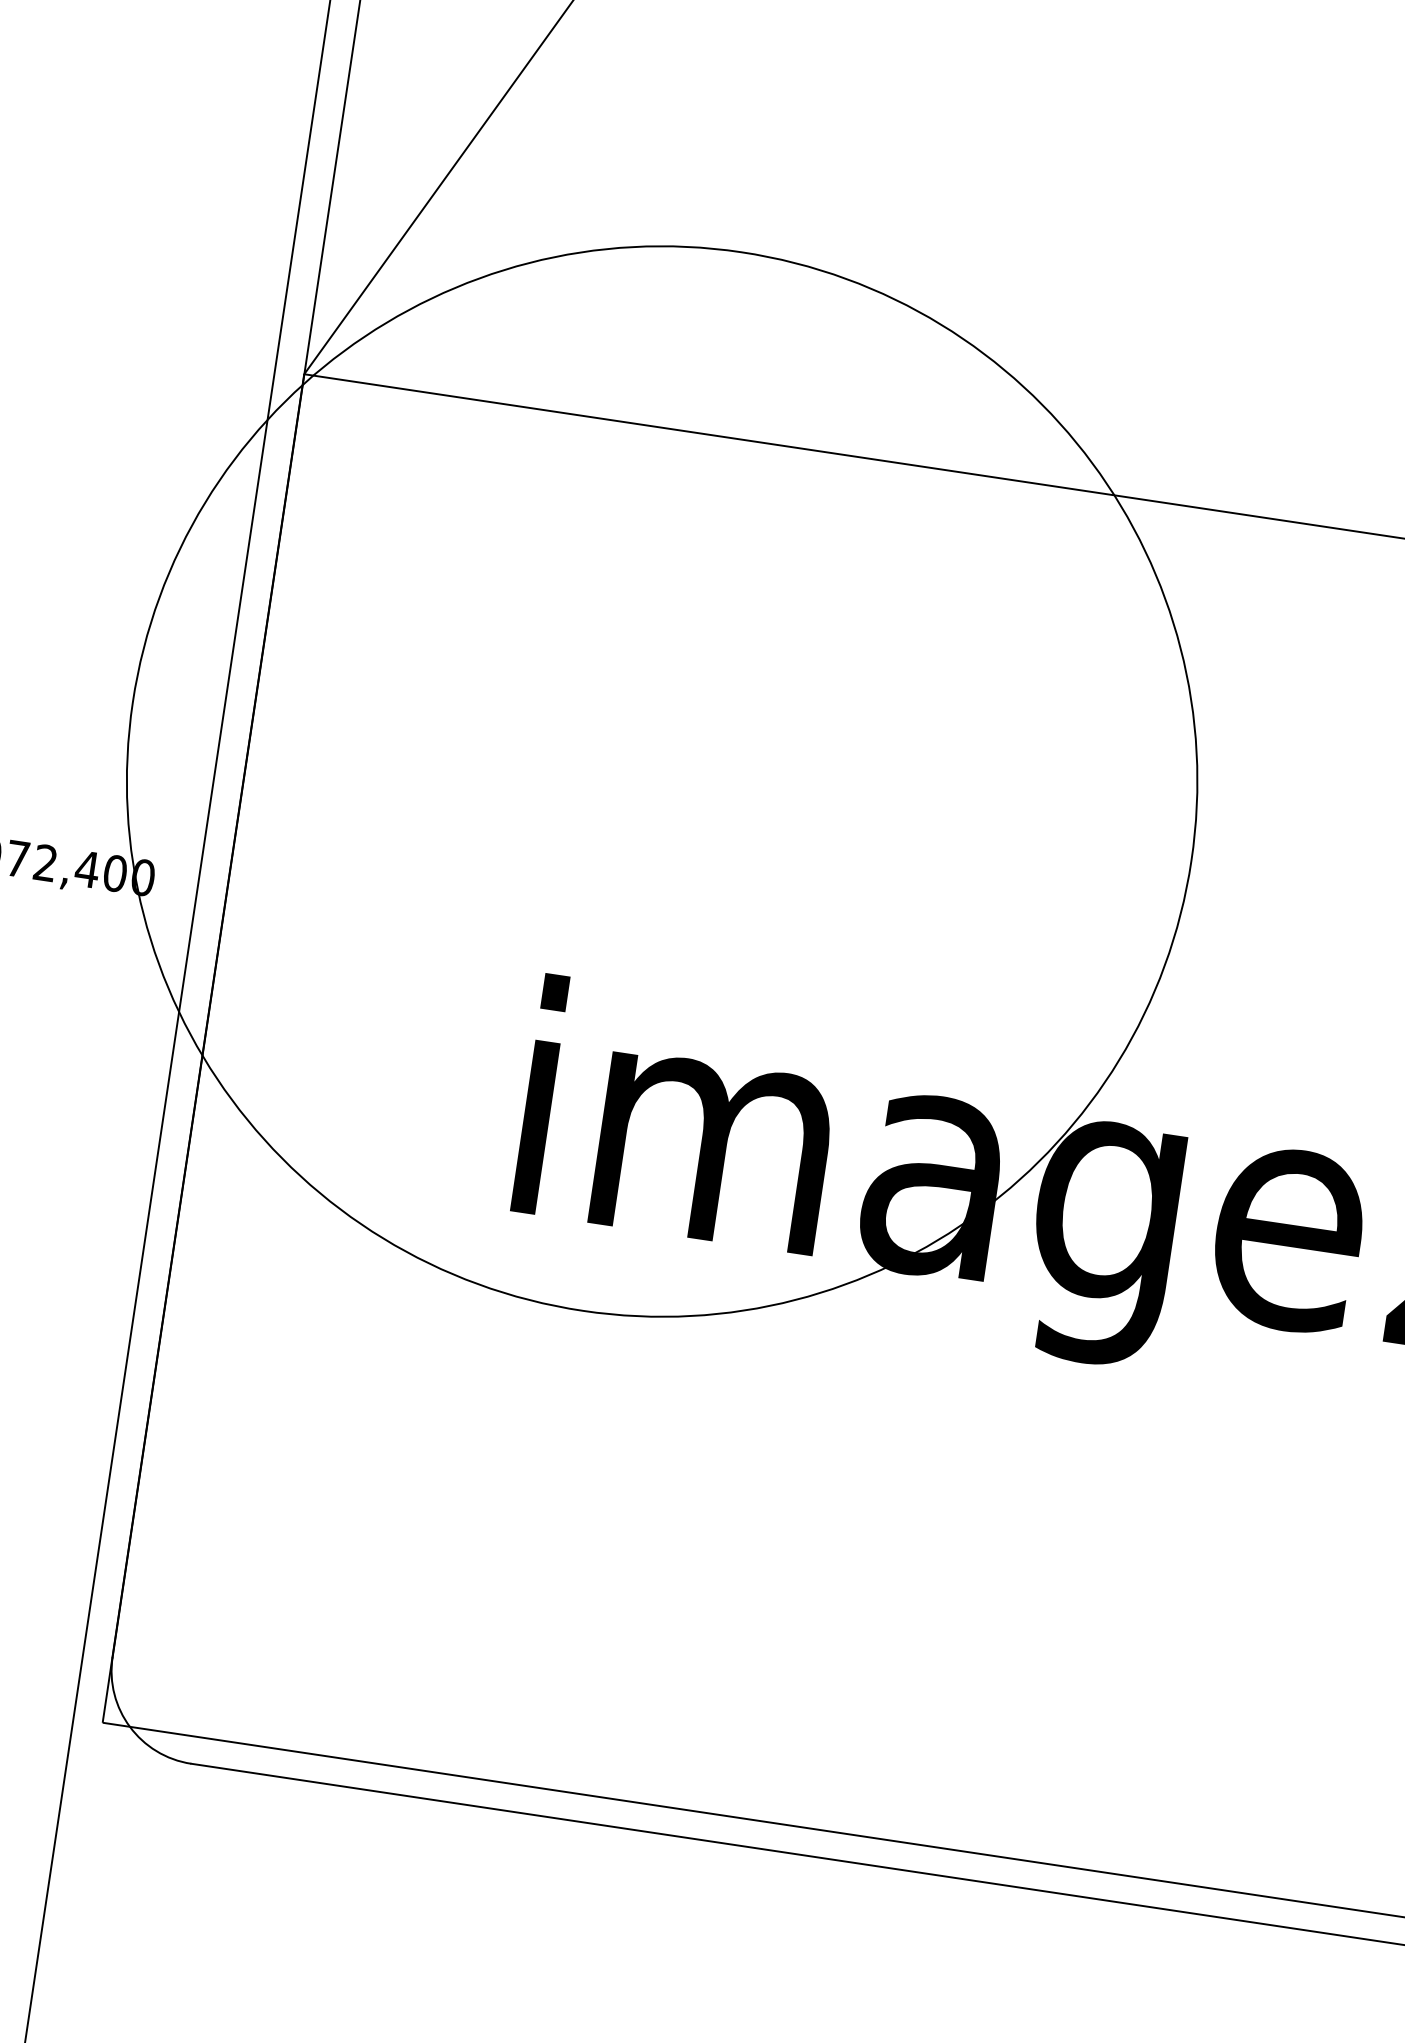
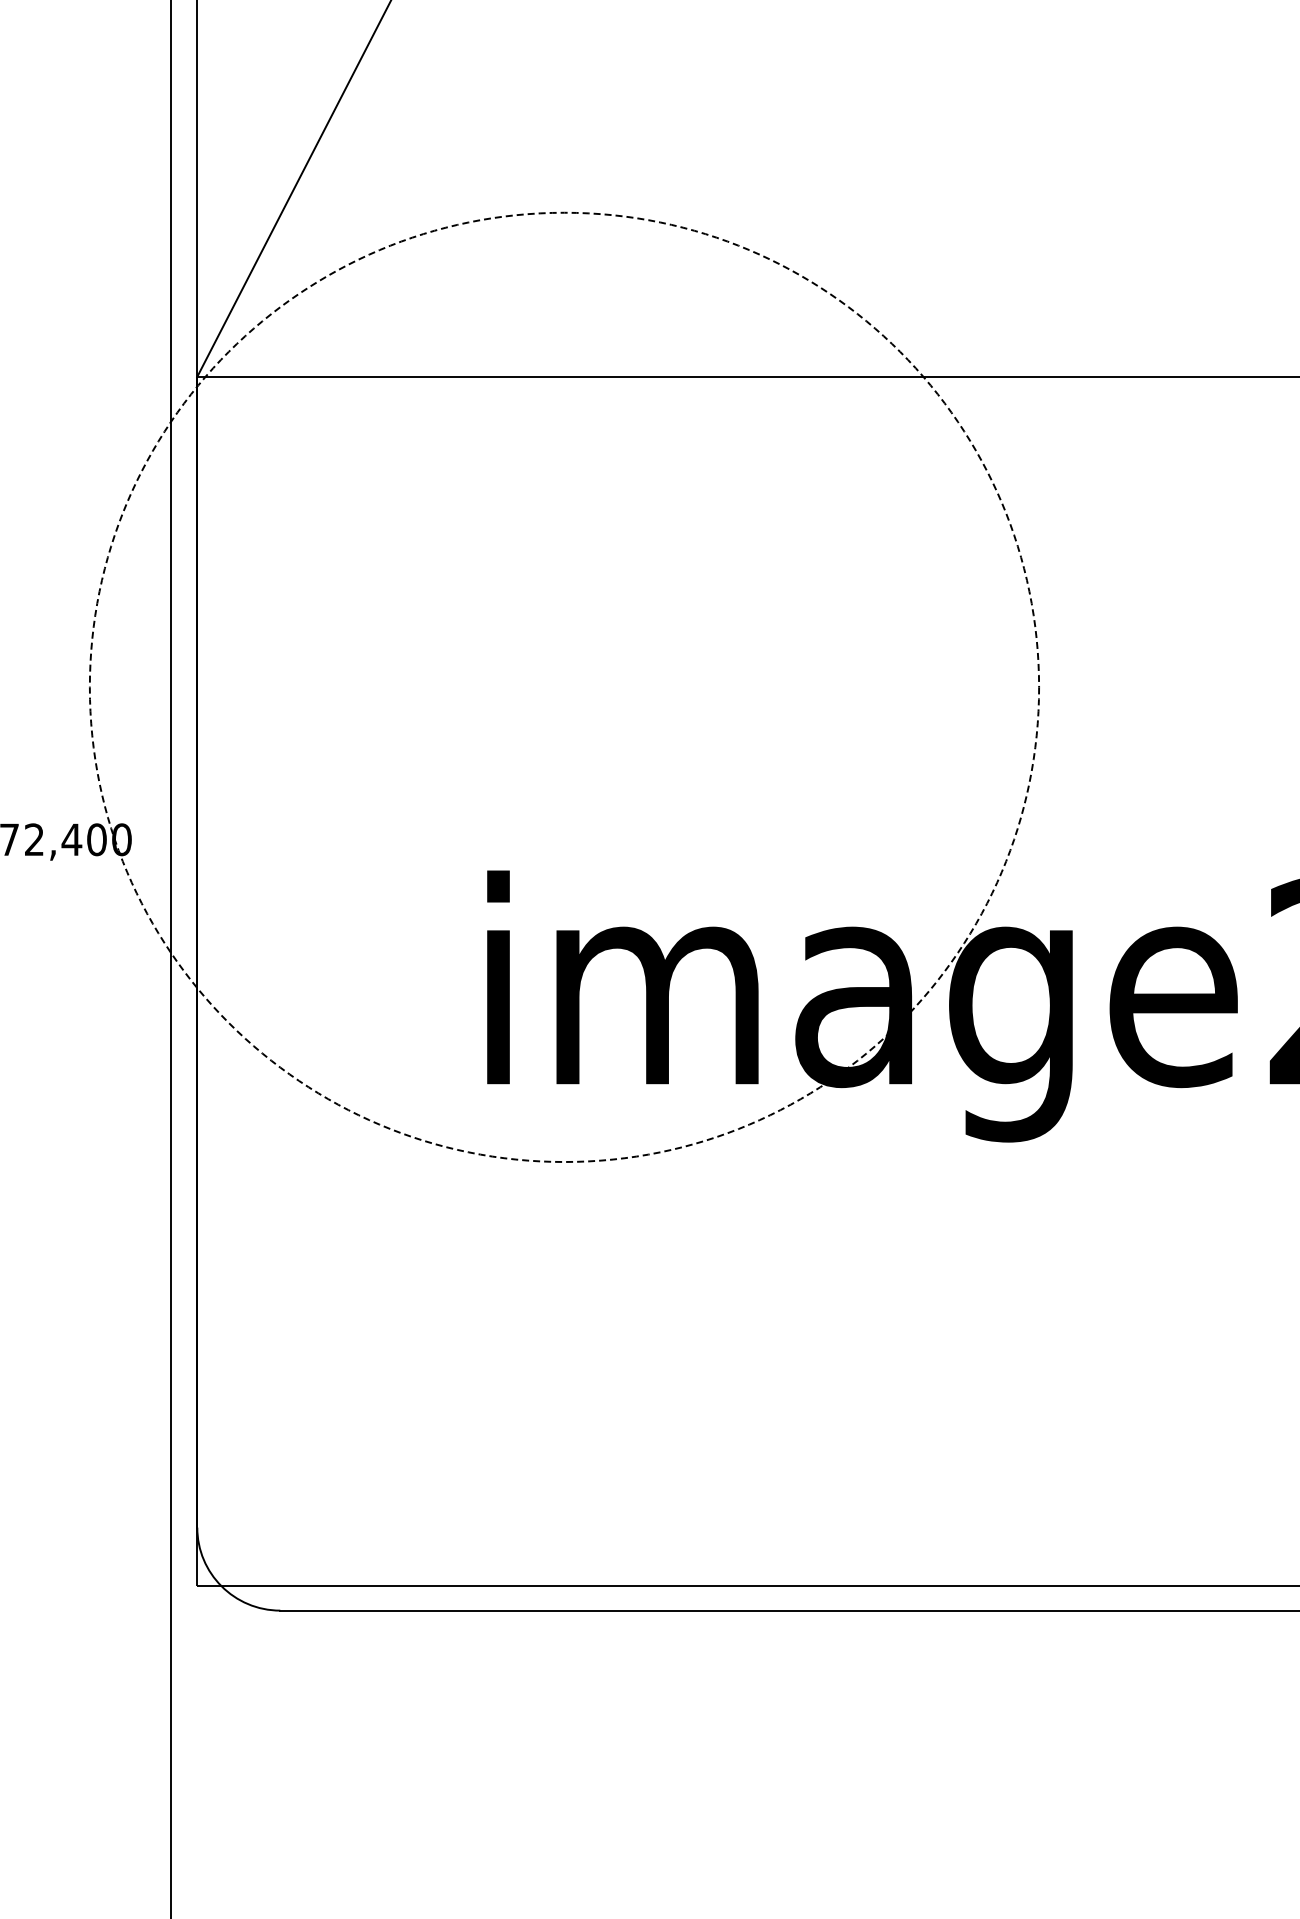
circle: (662, 781) -> (564, 687), solid -> dashed

